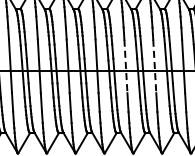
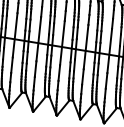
line: (125, 66) -> (85, 47), dashed -> solid
line: (154, 66) -> (109, 50), dashed -> solid

